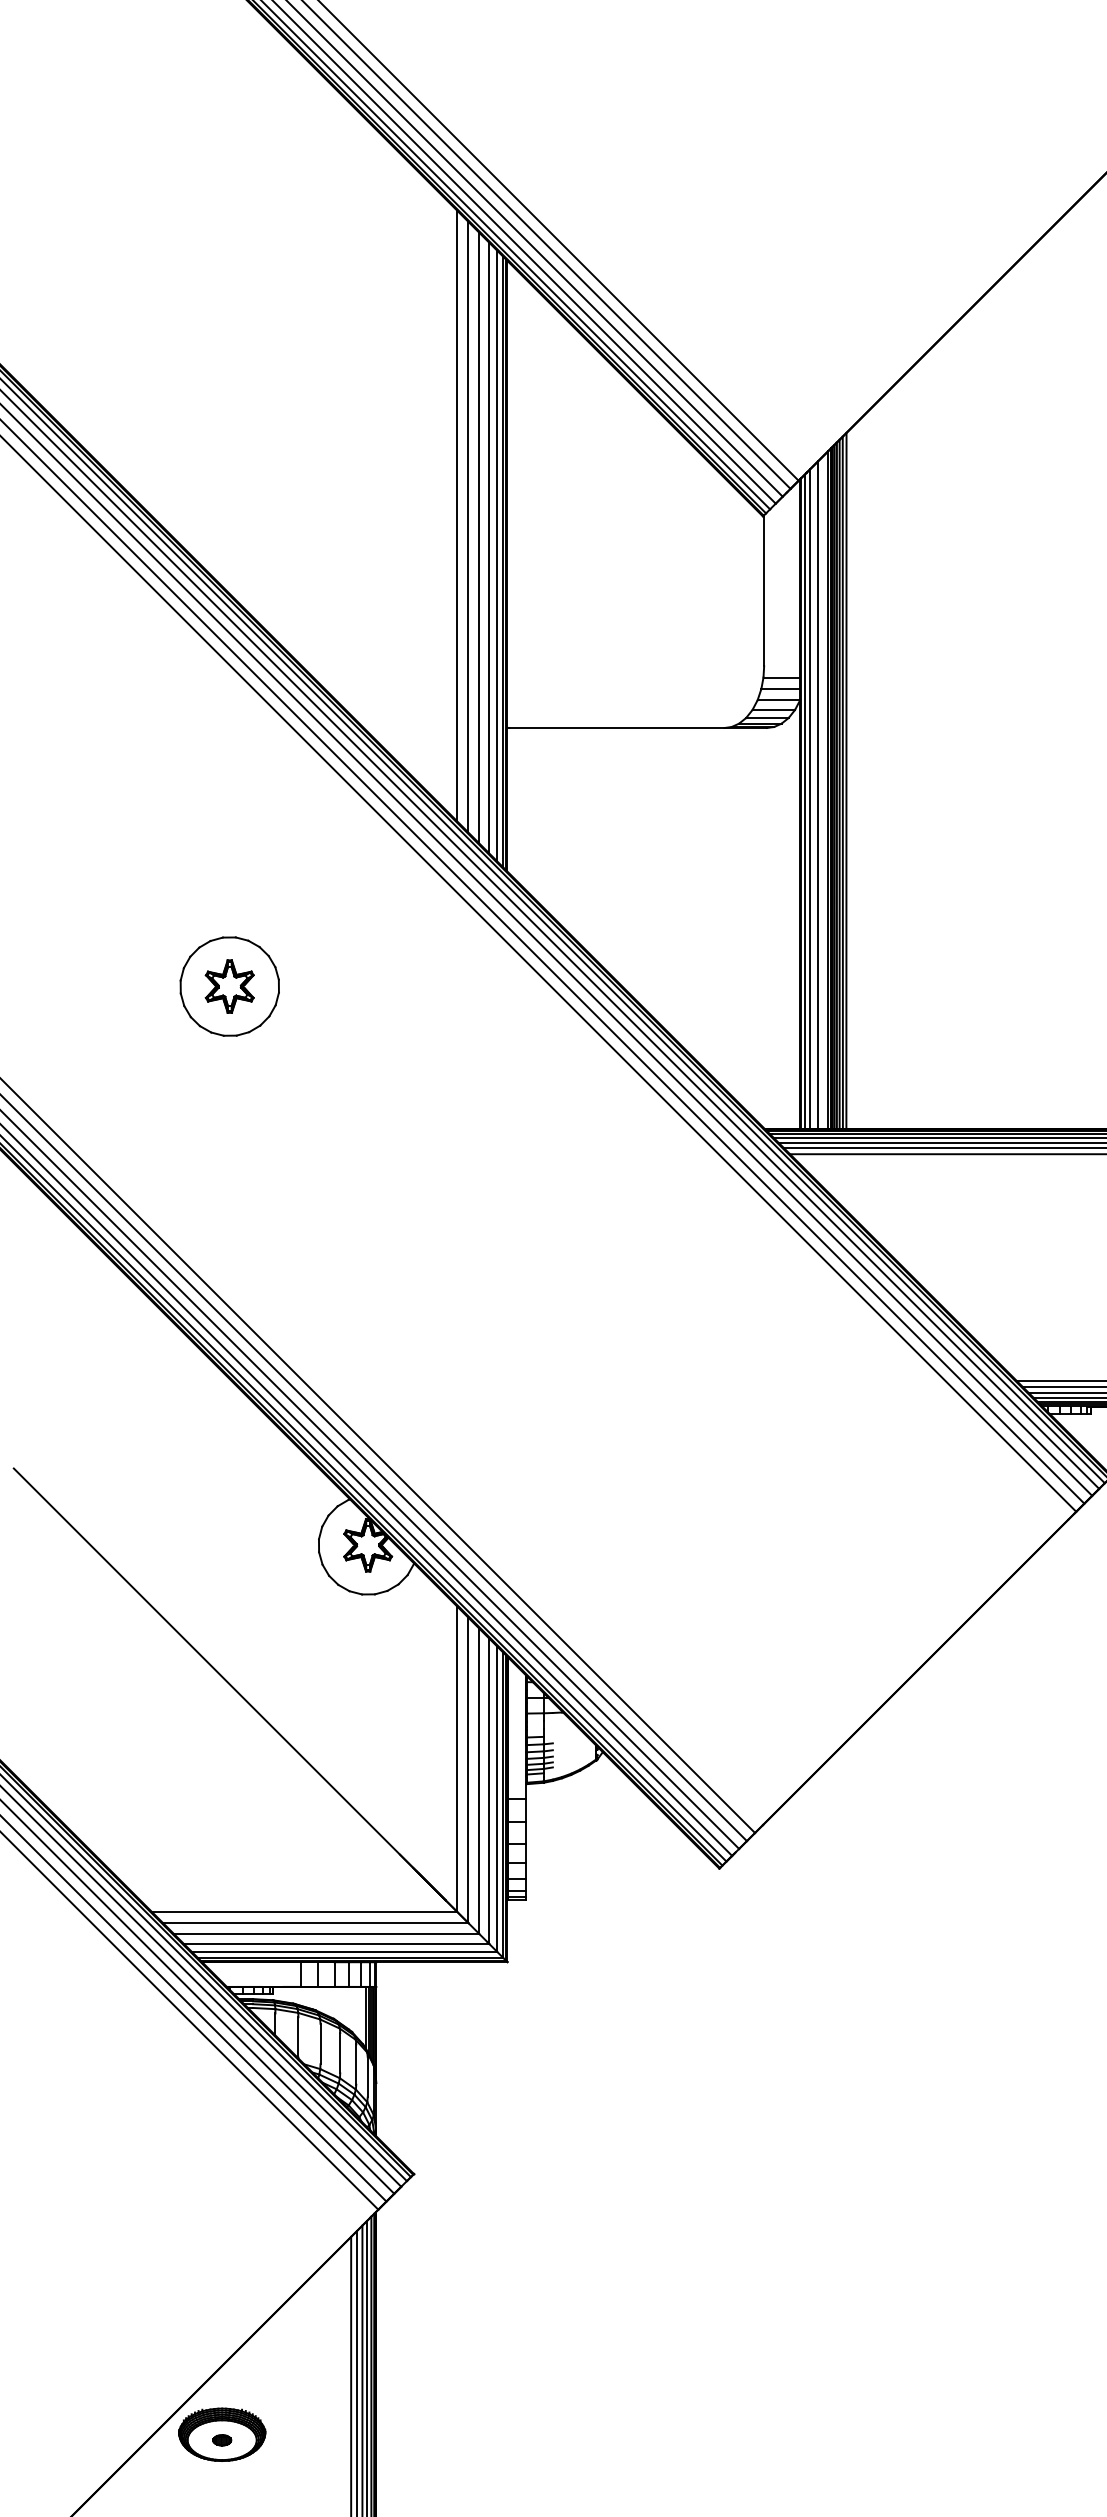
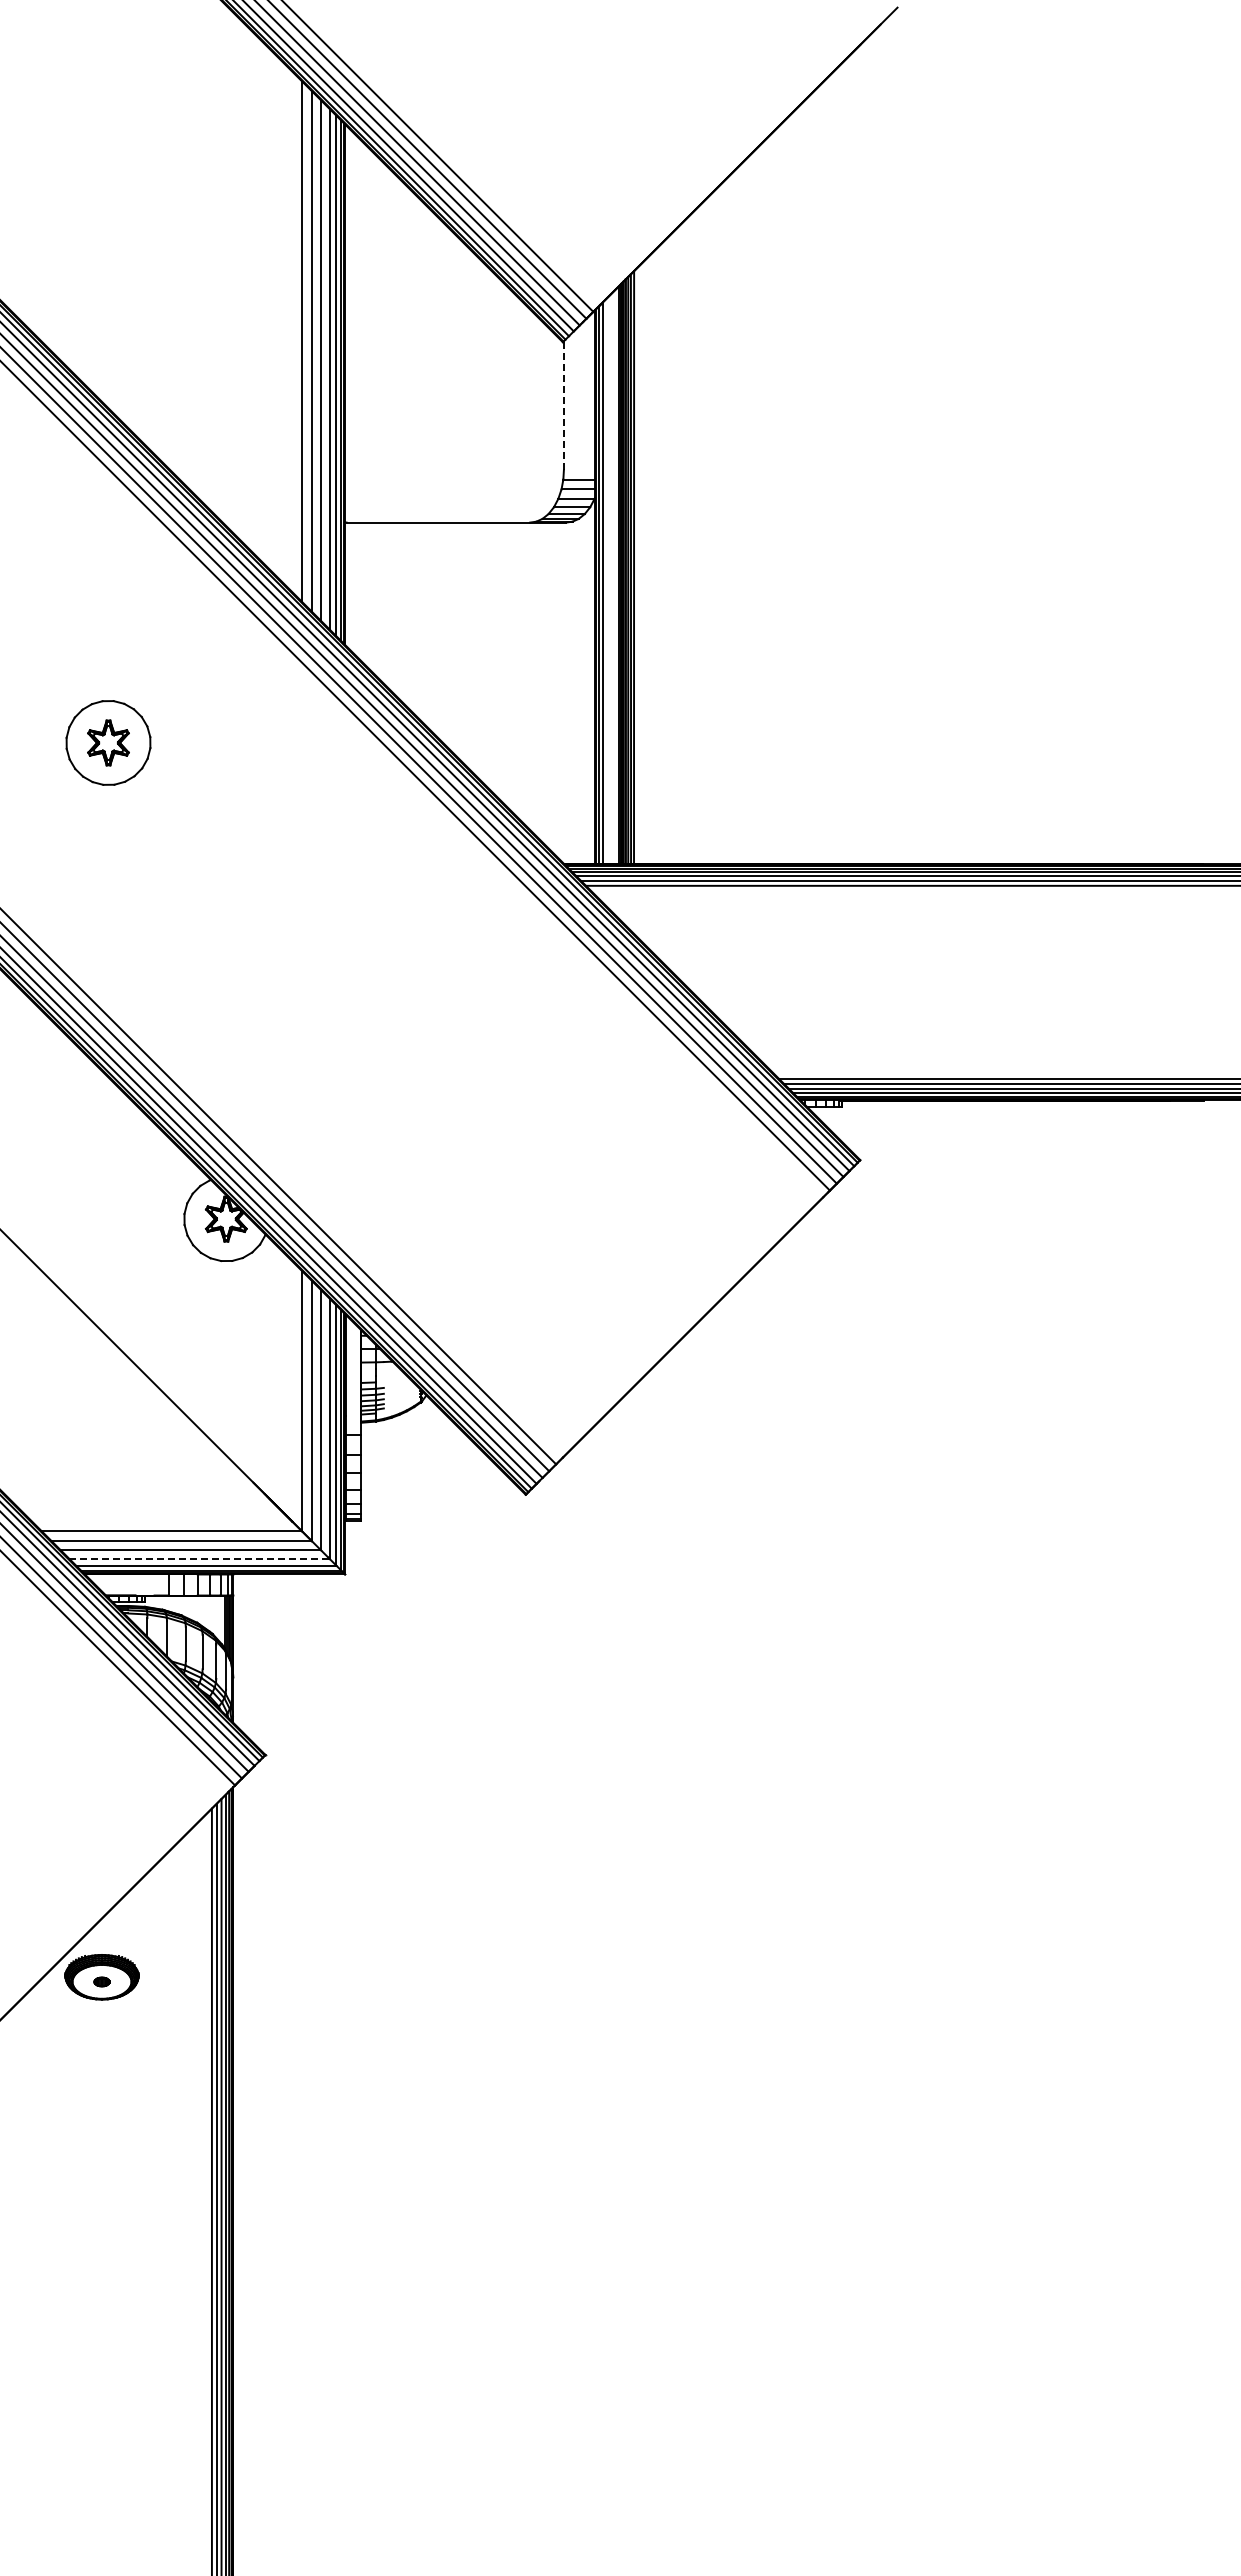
line: (763, 590) -> (563, 405), solid -> dashed
line: (818, 794) -> (610, 579), removed
line: (337, 1943) -> (200, 1558), solid -> dashed

